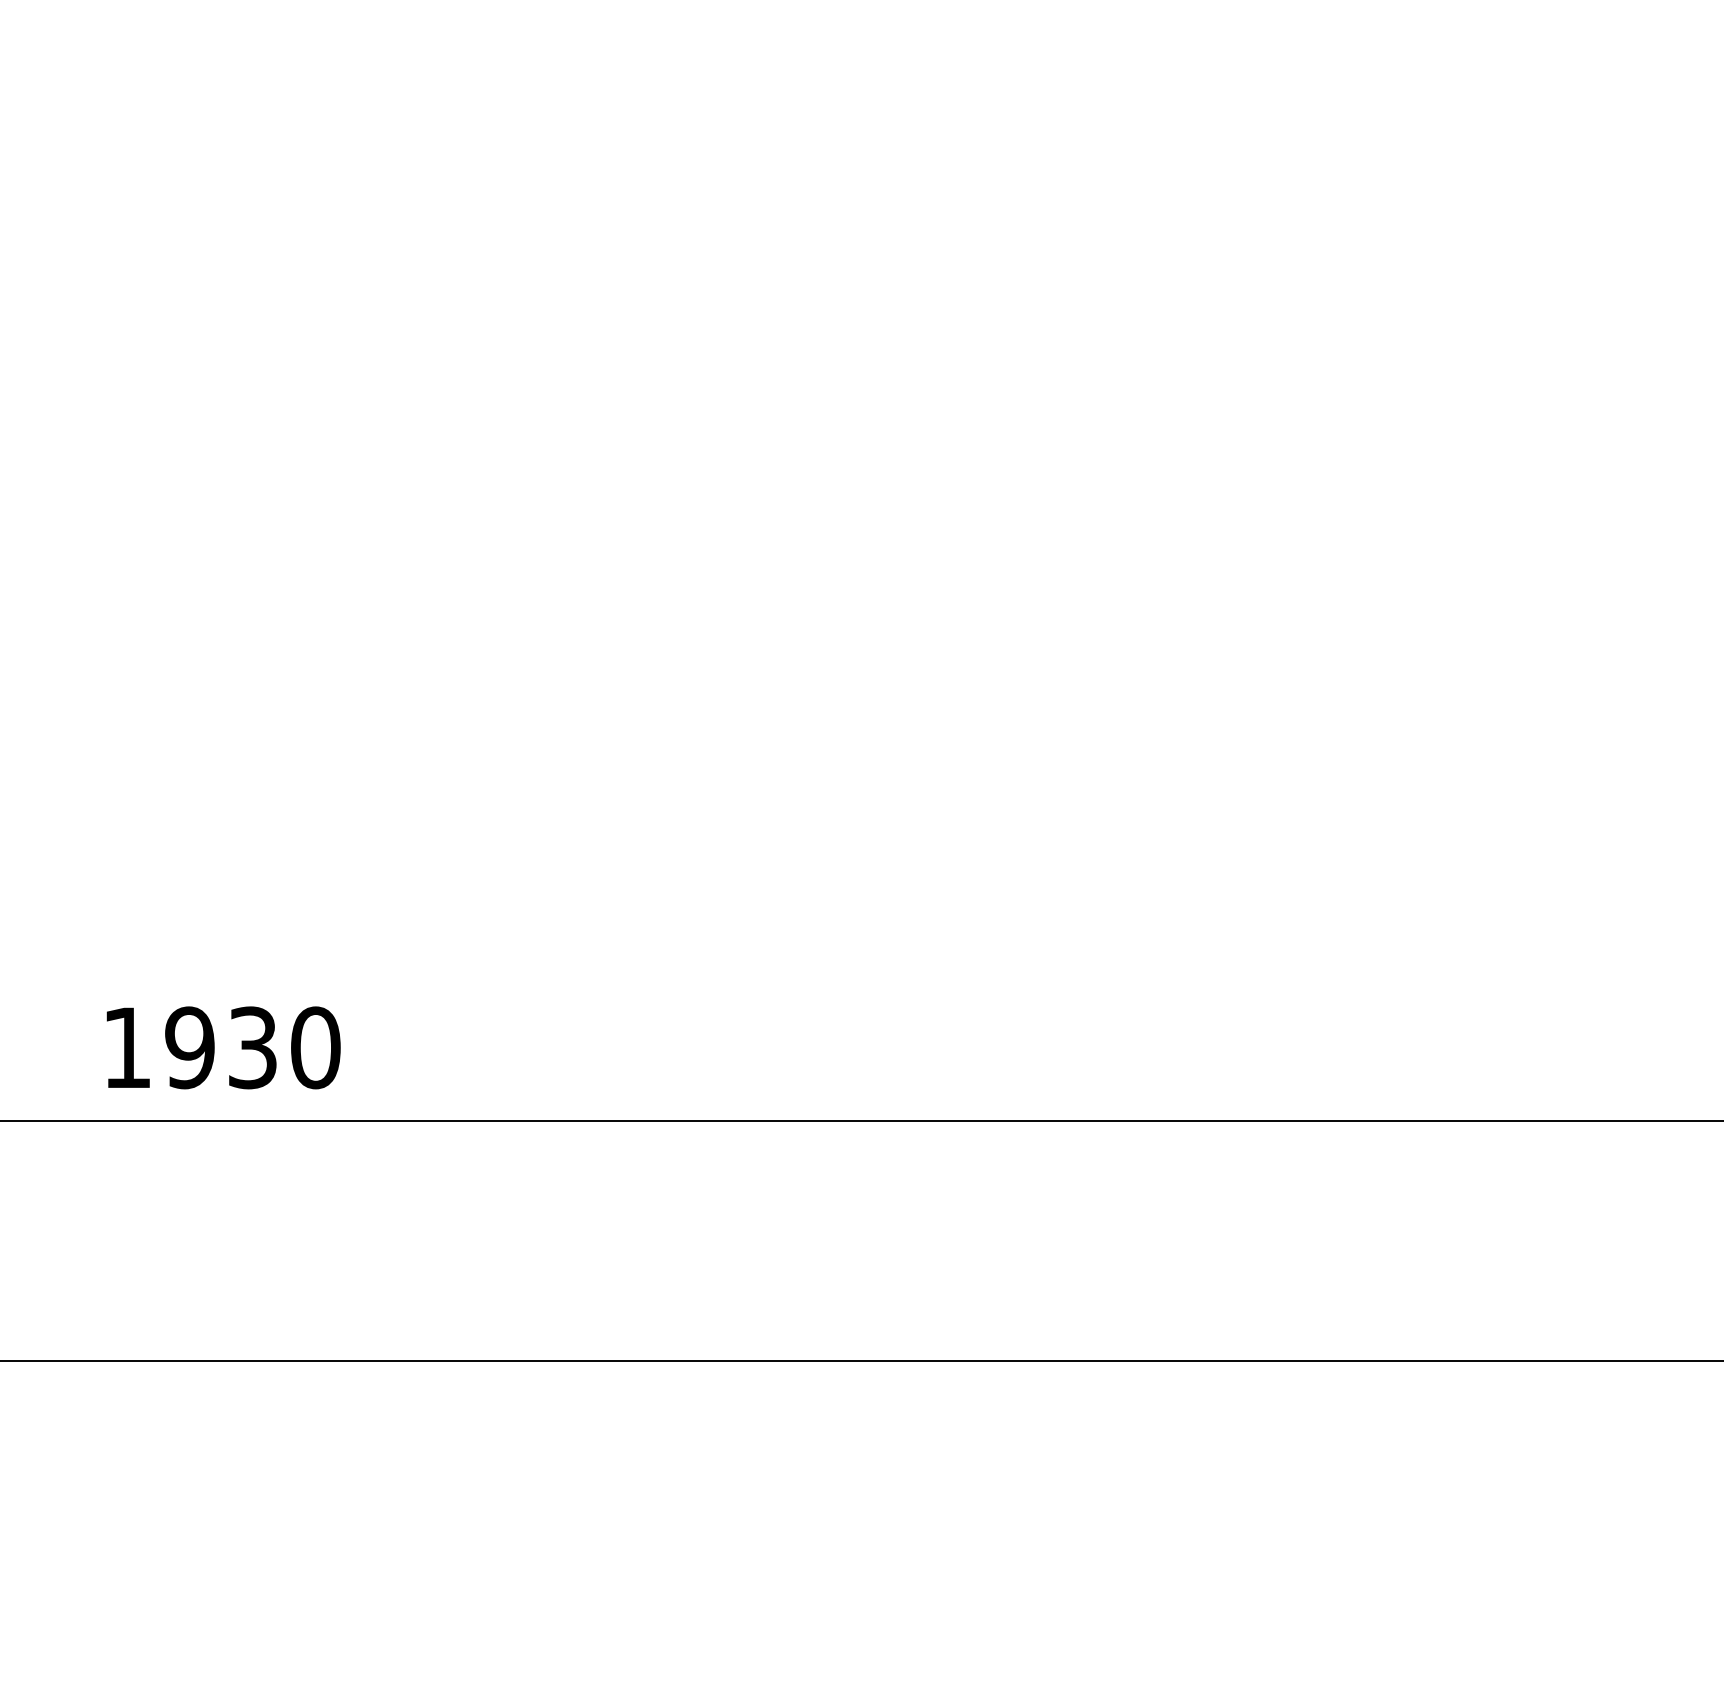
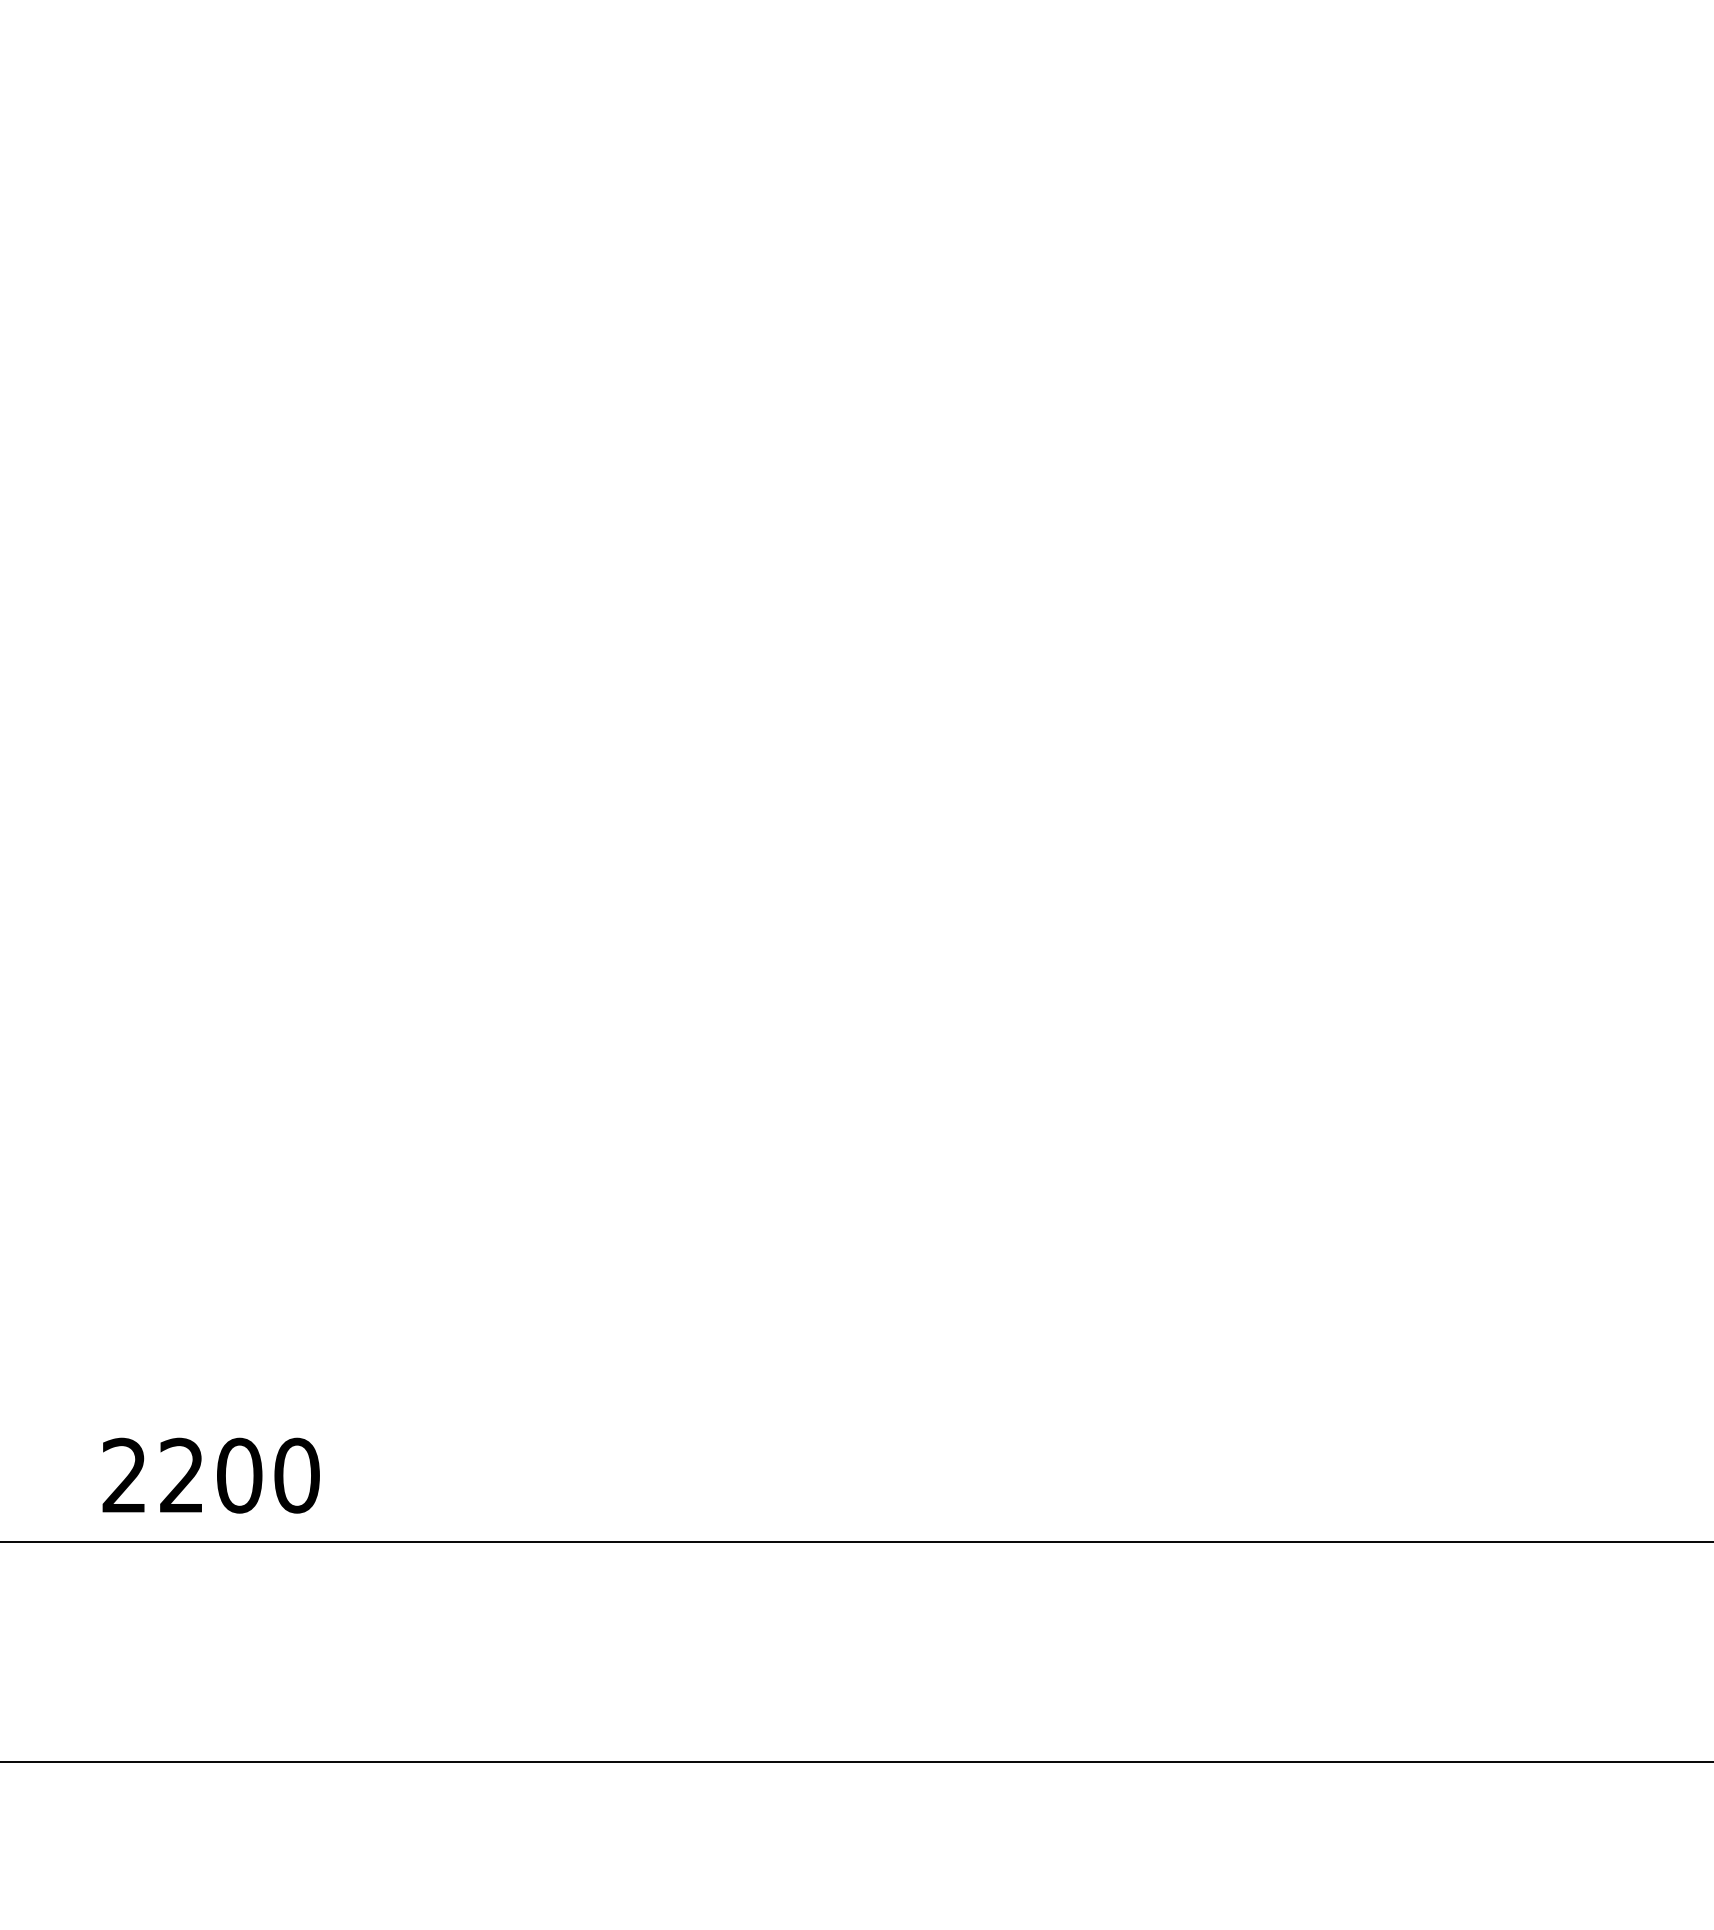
text: (190, 1047) -> (182, 1475), 1930 -> 2200

